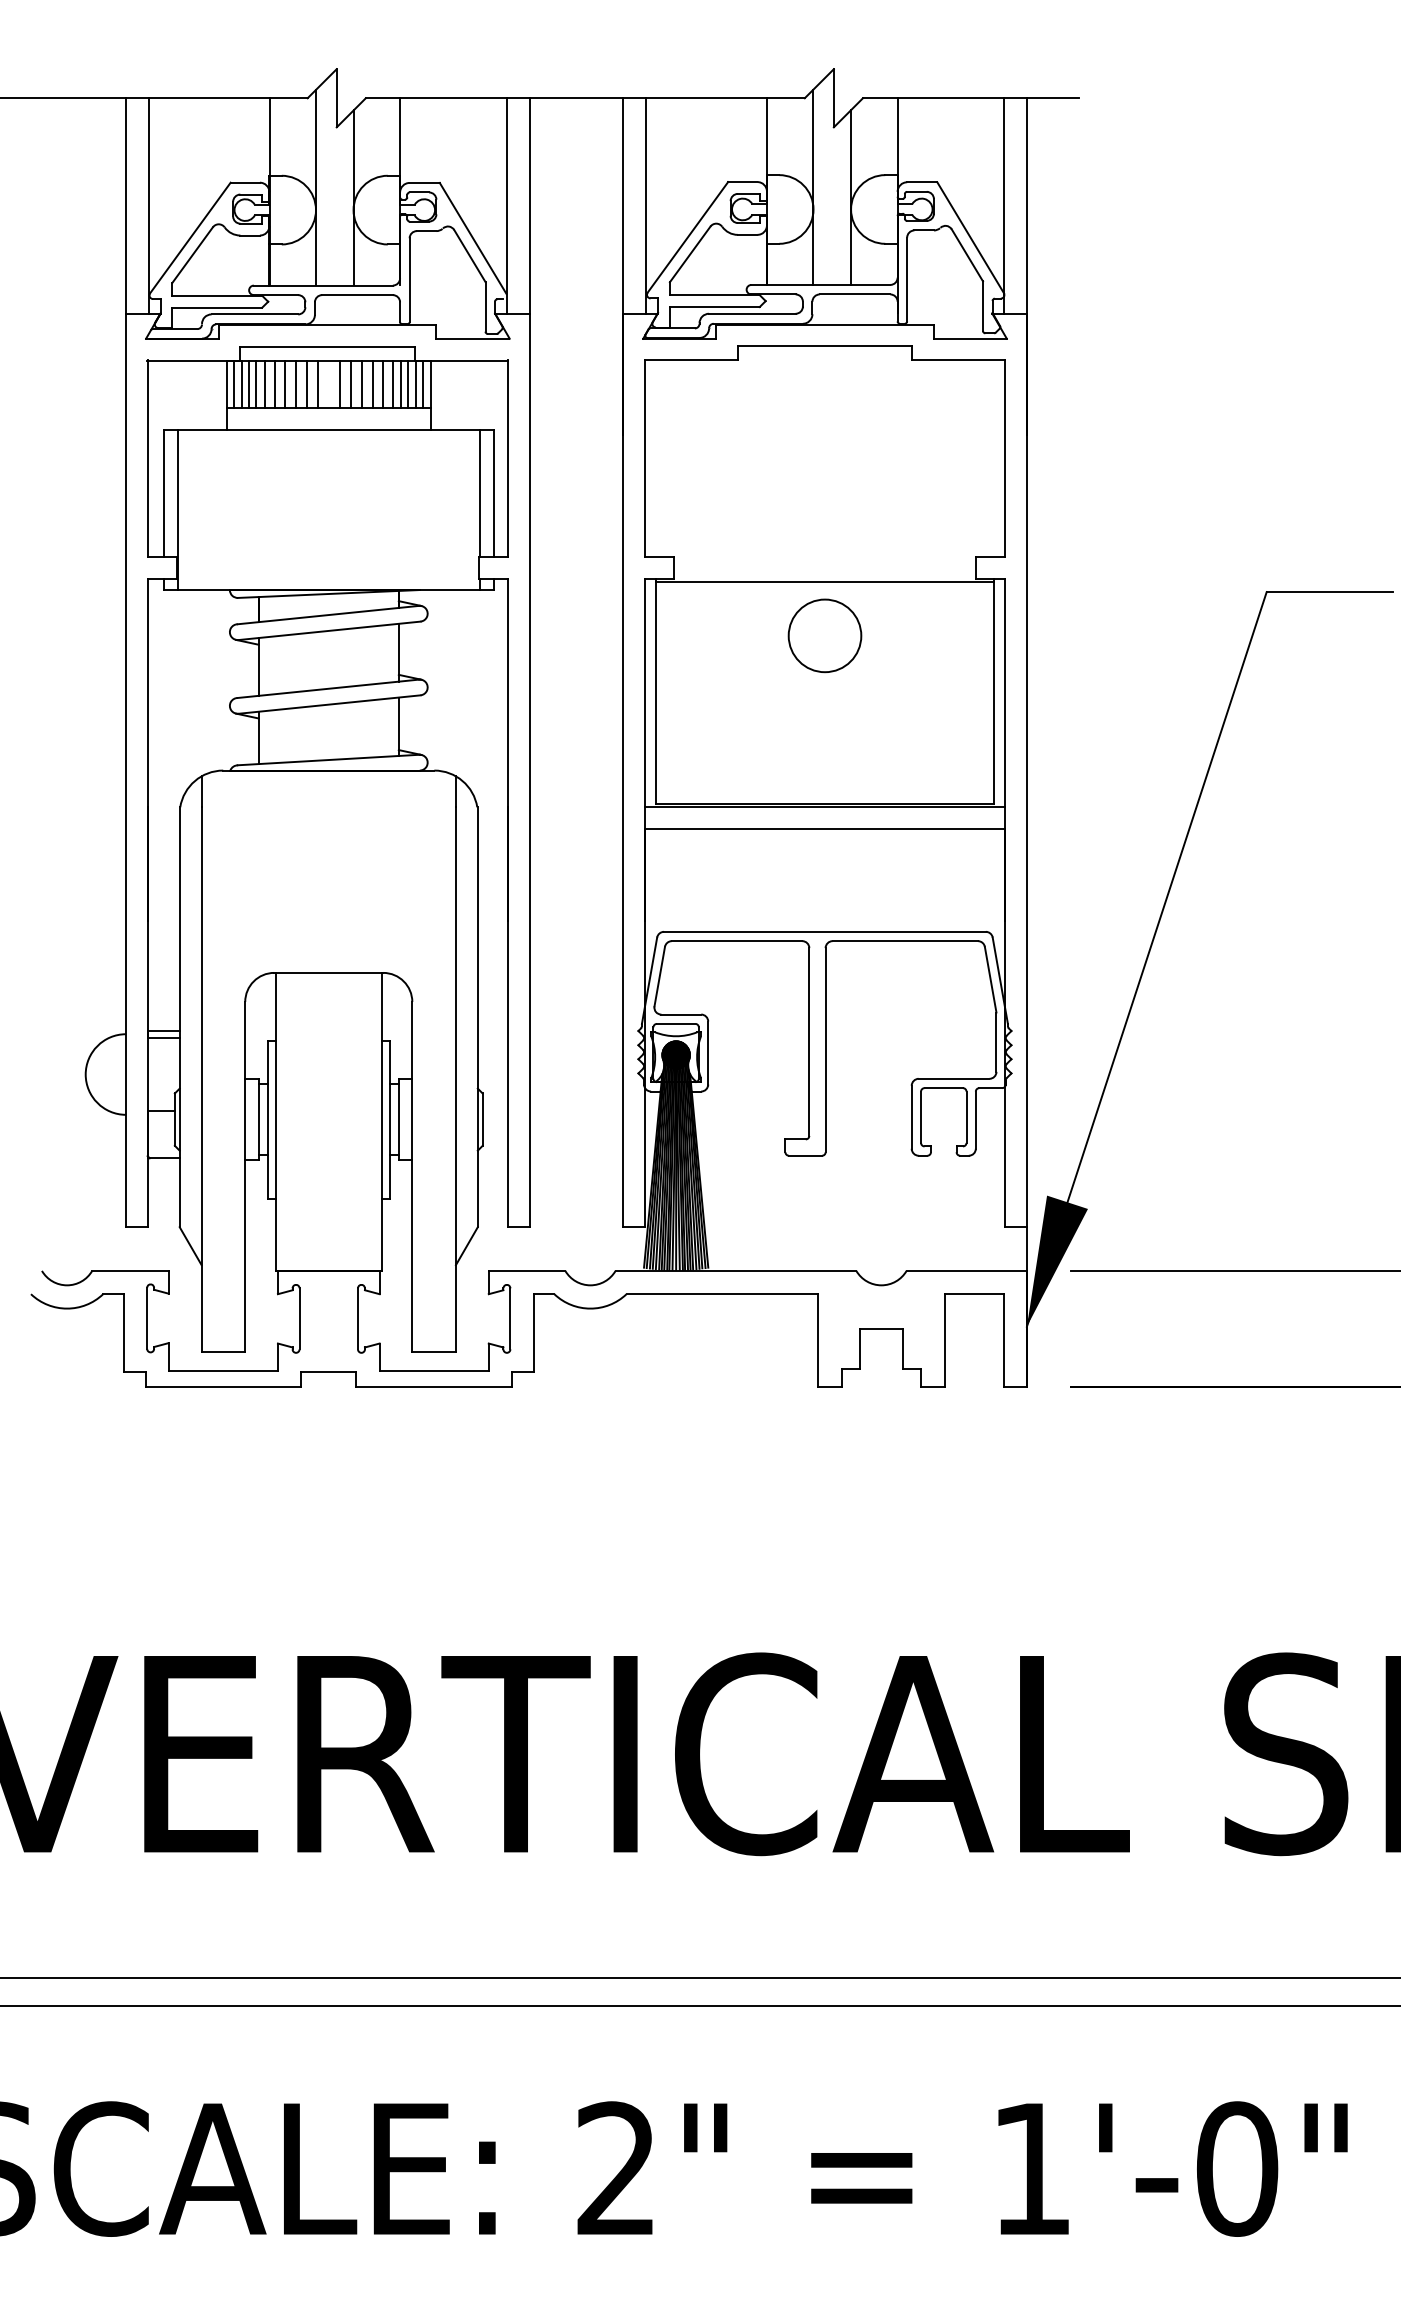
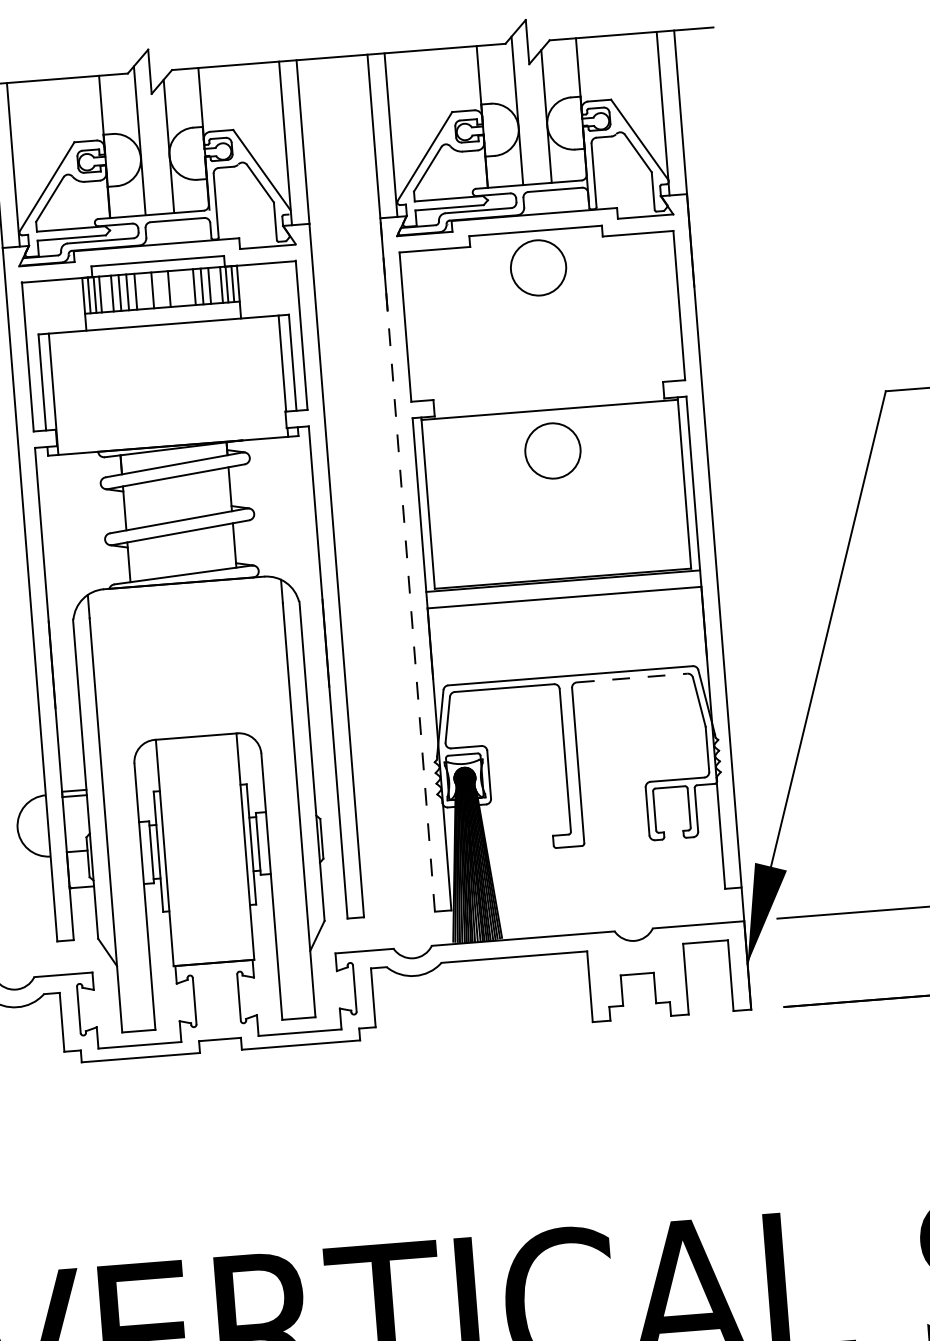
line: (256, 384) -> (106, 294), removed
line: (306, 384) -> (144, 291), removed
line: (350, 384) -> (177, 288), removed
line: (361, 384) -> (185, 287), removed
line: (401, 384) -> (216, 285), removed
circle: (824, 394) -> (538, 267), added
line: (623, 769) -> (407, 564), solid -> dashed
line: (905, 941) -> (632, 678), solid -> dashed

